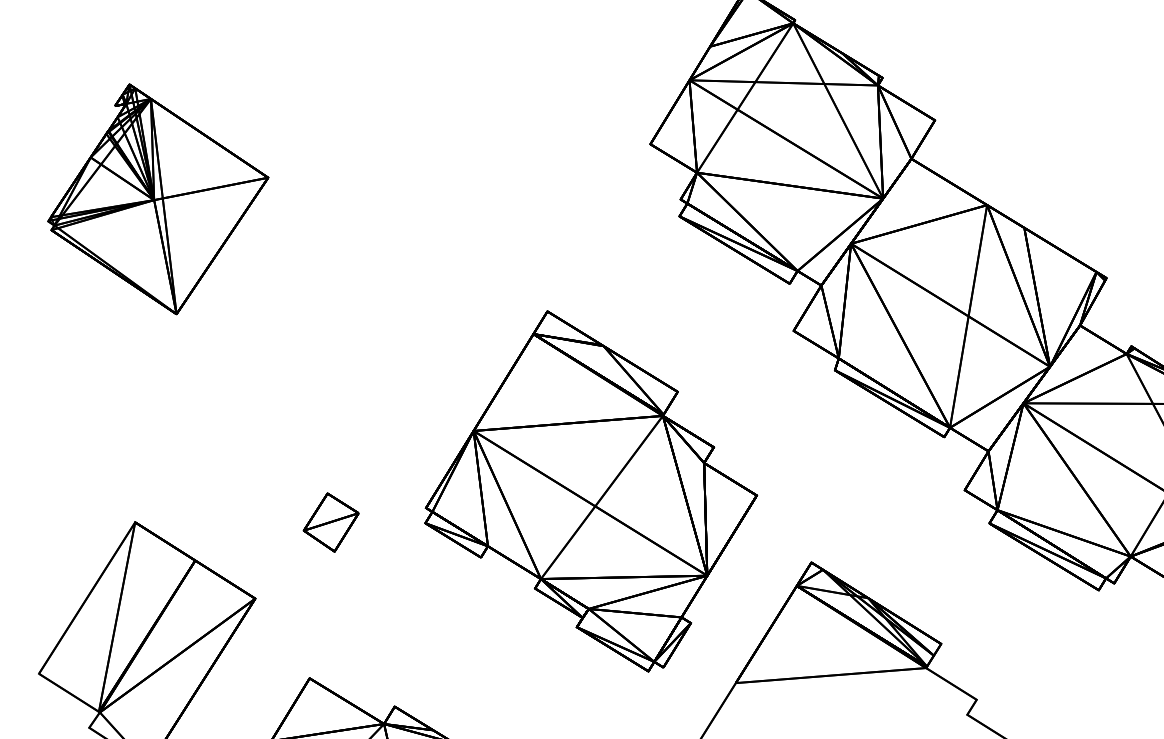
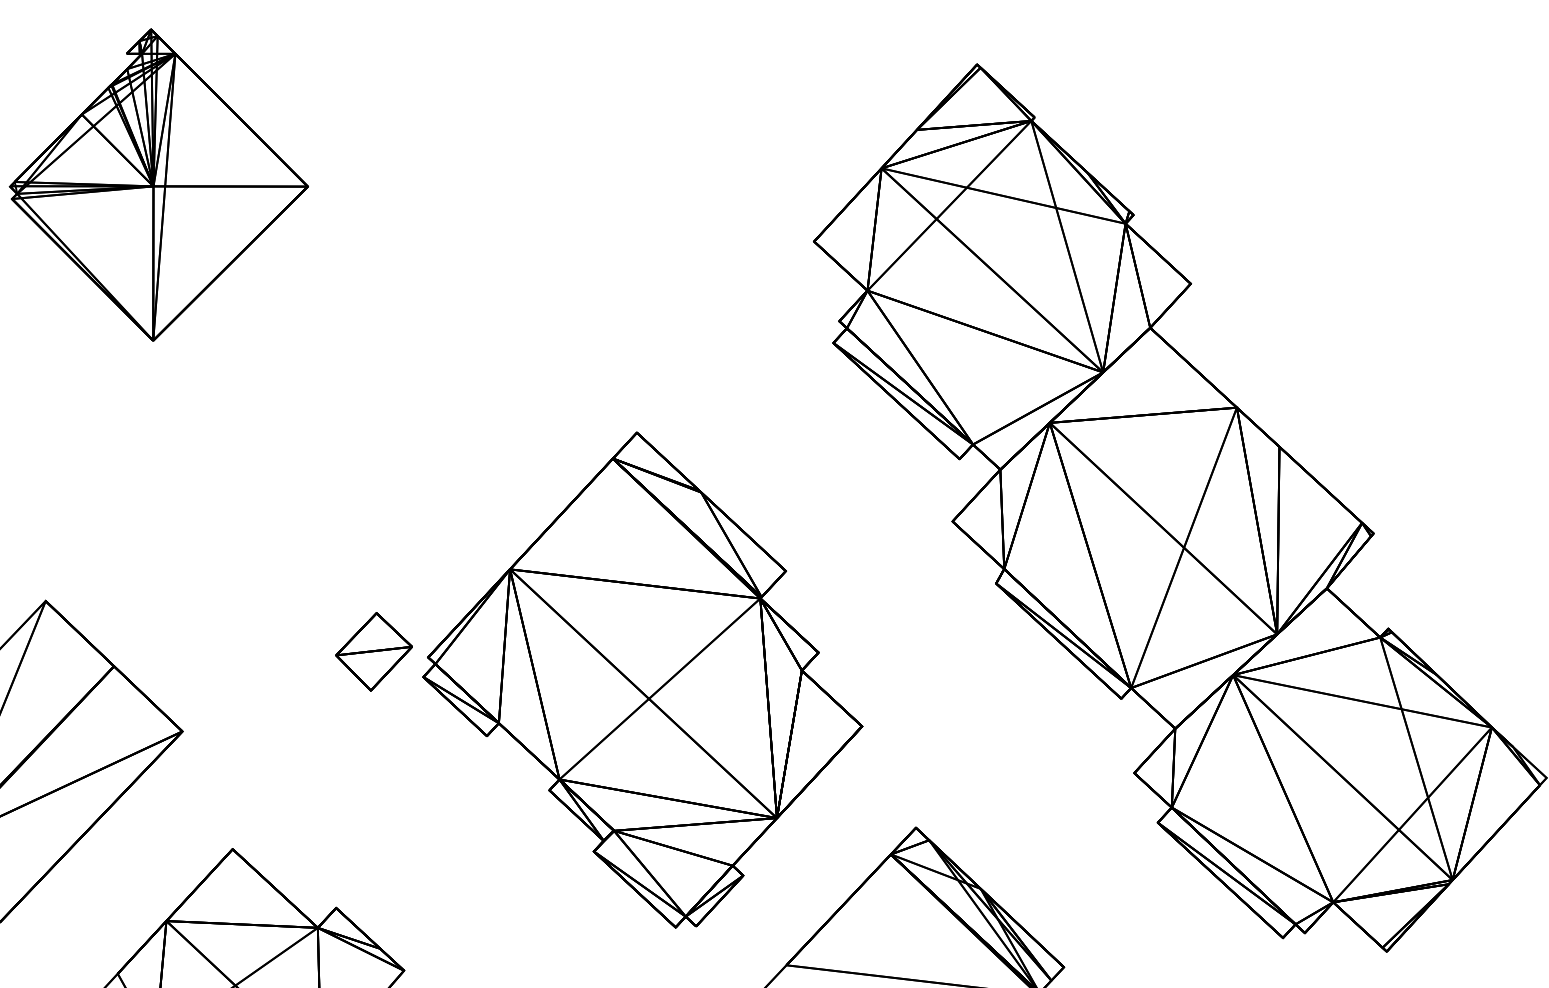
part: (330, 522) -> (373, 651), moved

